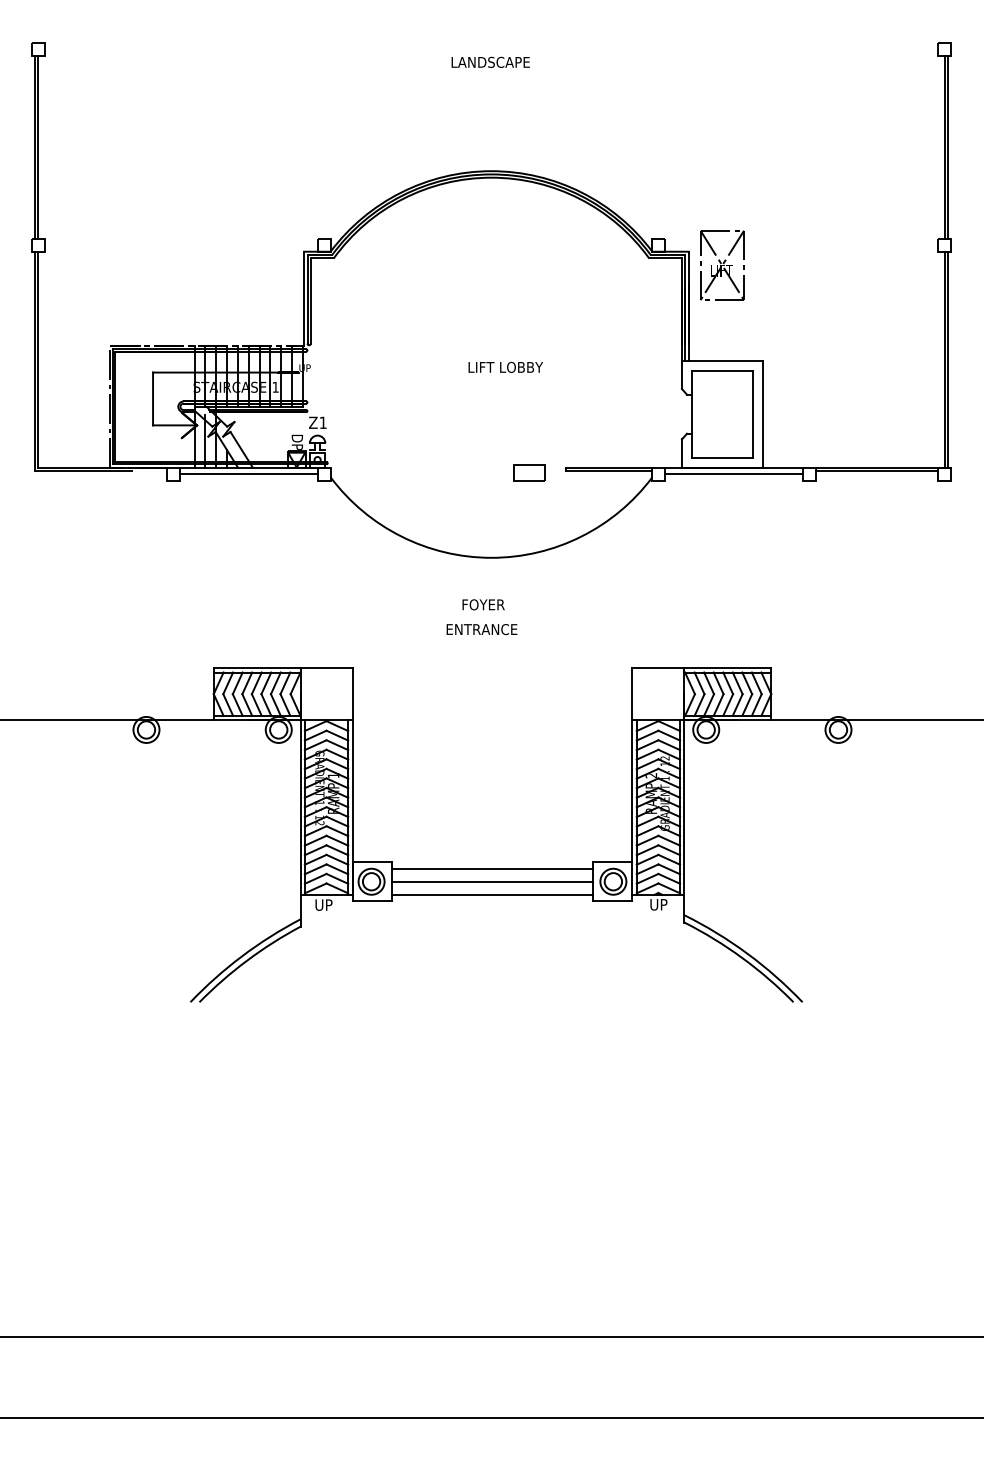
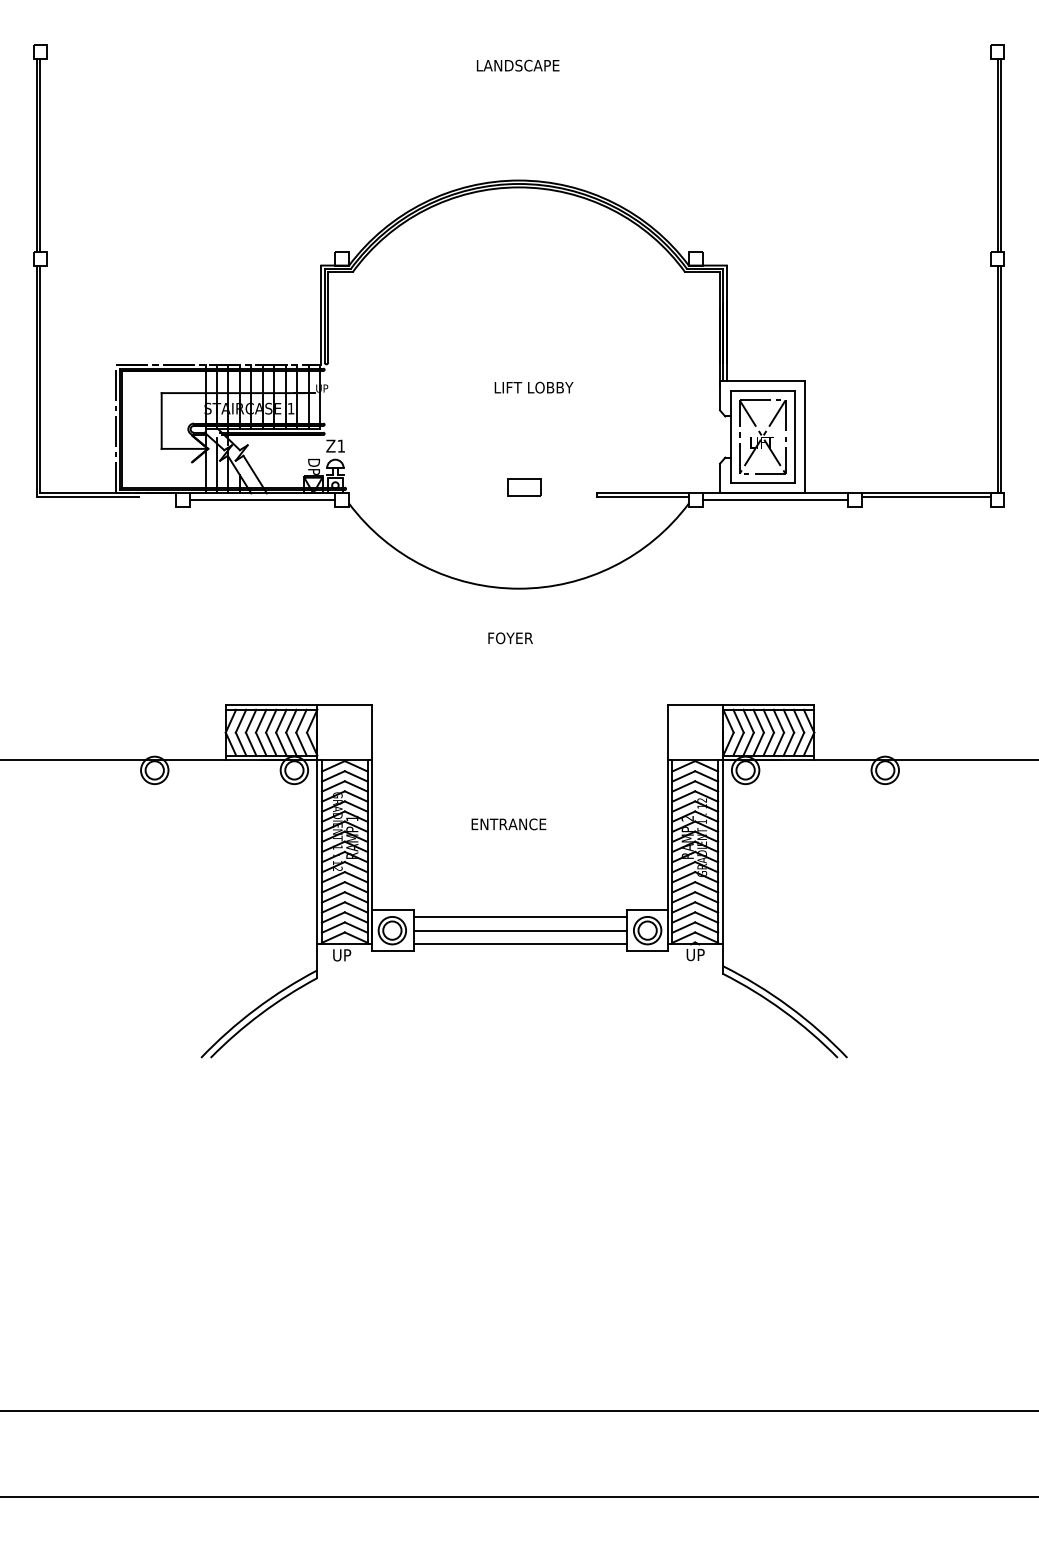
part: (722, 264) -> (762, 436), moved
part: (529, 472) -> (524, 487), moved
text: (481, 629) -> (508, 824), moved

